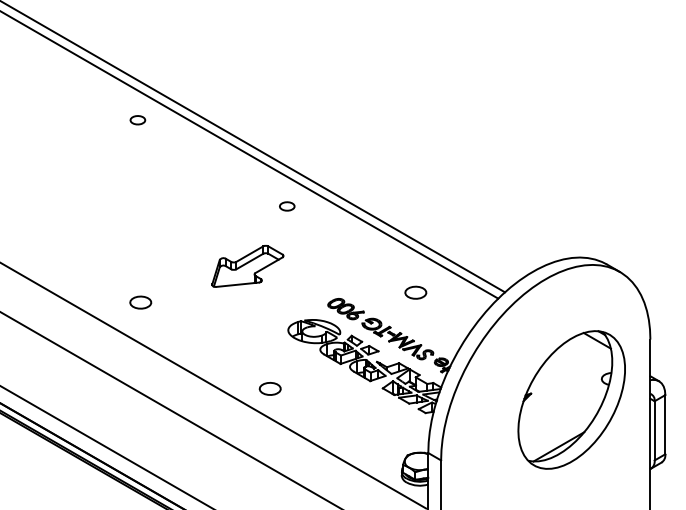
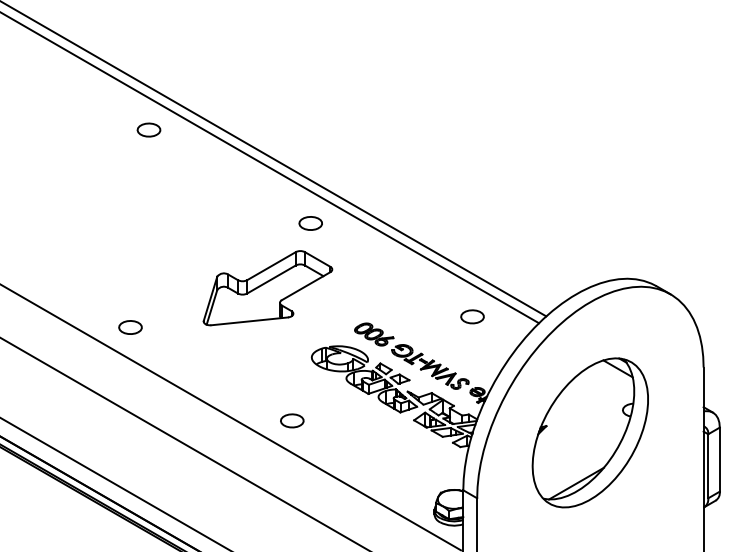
part: (137, 120) -> (148, 130), size x1.43
part: (286, 206) -> (309, 223), size x1.43
part: (247, 266) -> (267, 288), size x1.67
part: (415, 292) -> (472, 316), moved
part: (140, 302) -> (130, 327), moved
part: (571, 399) -> (590, 432), moved

